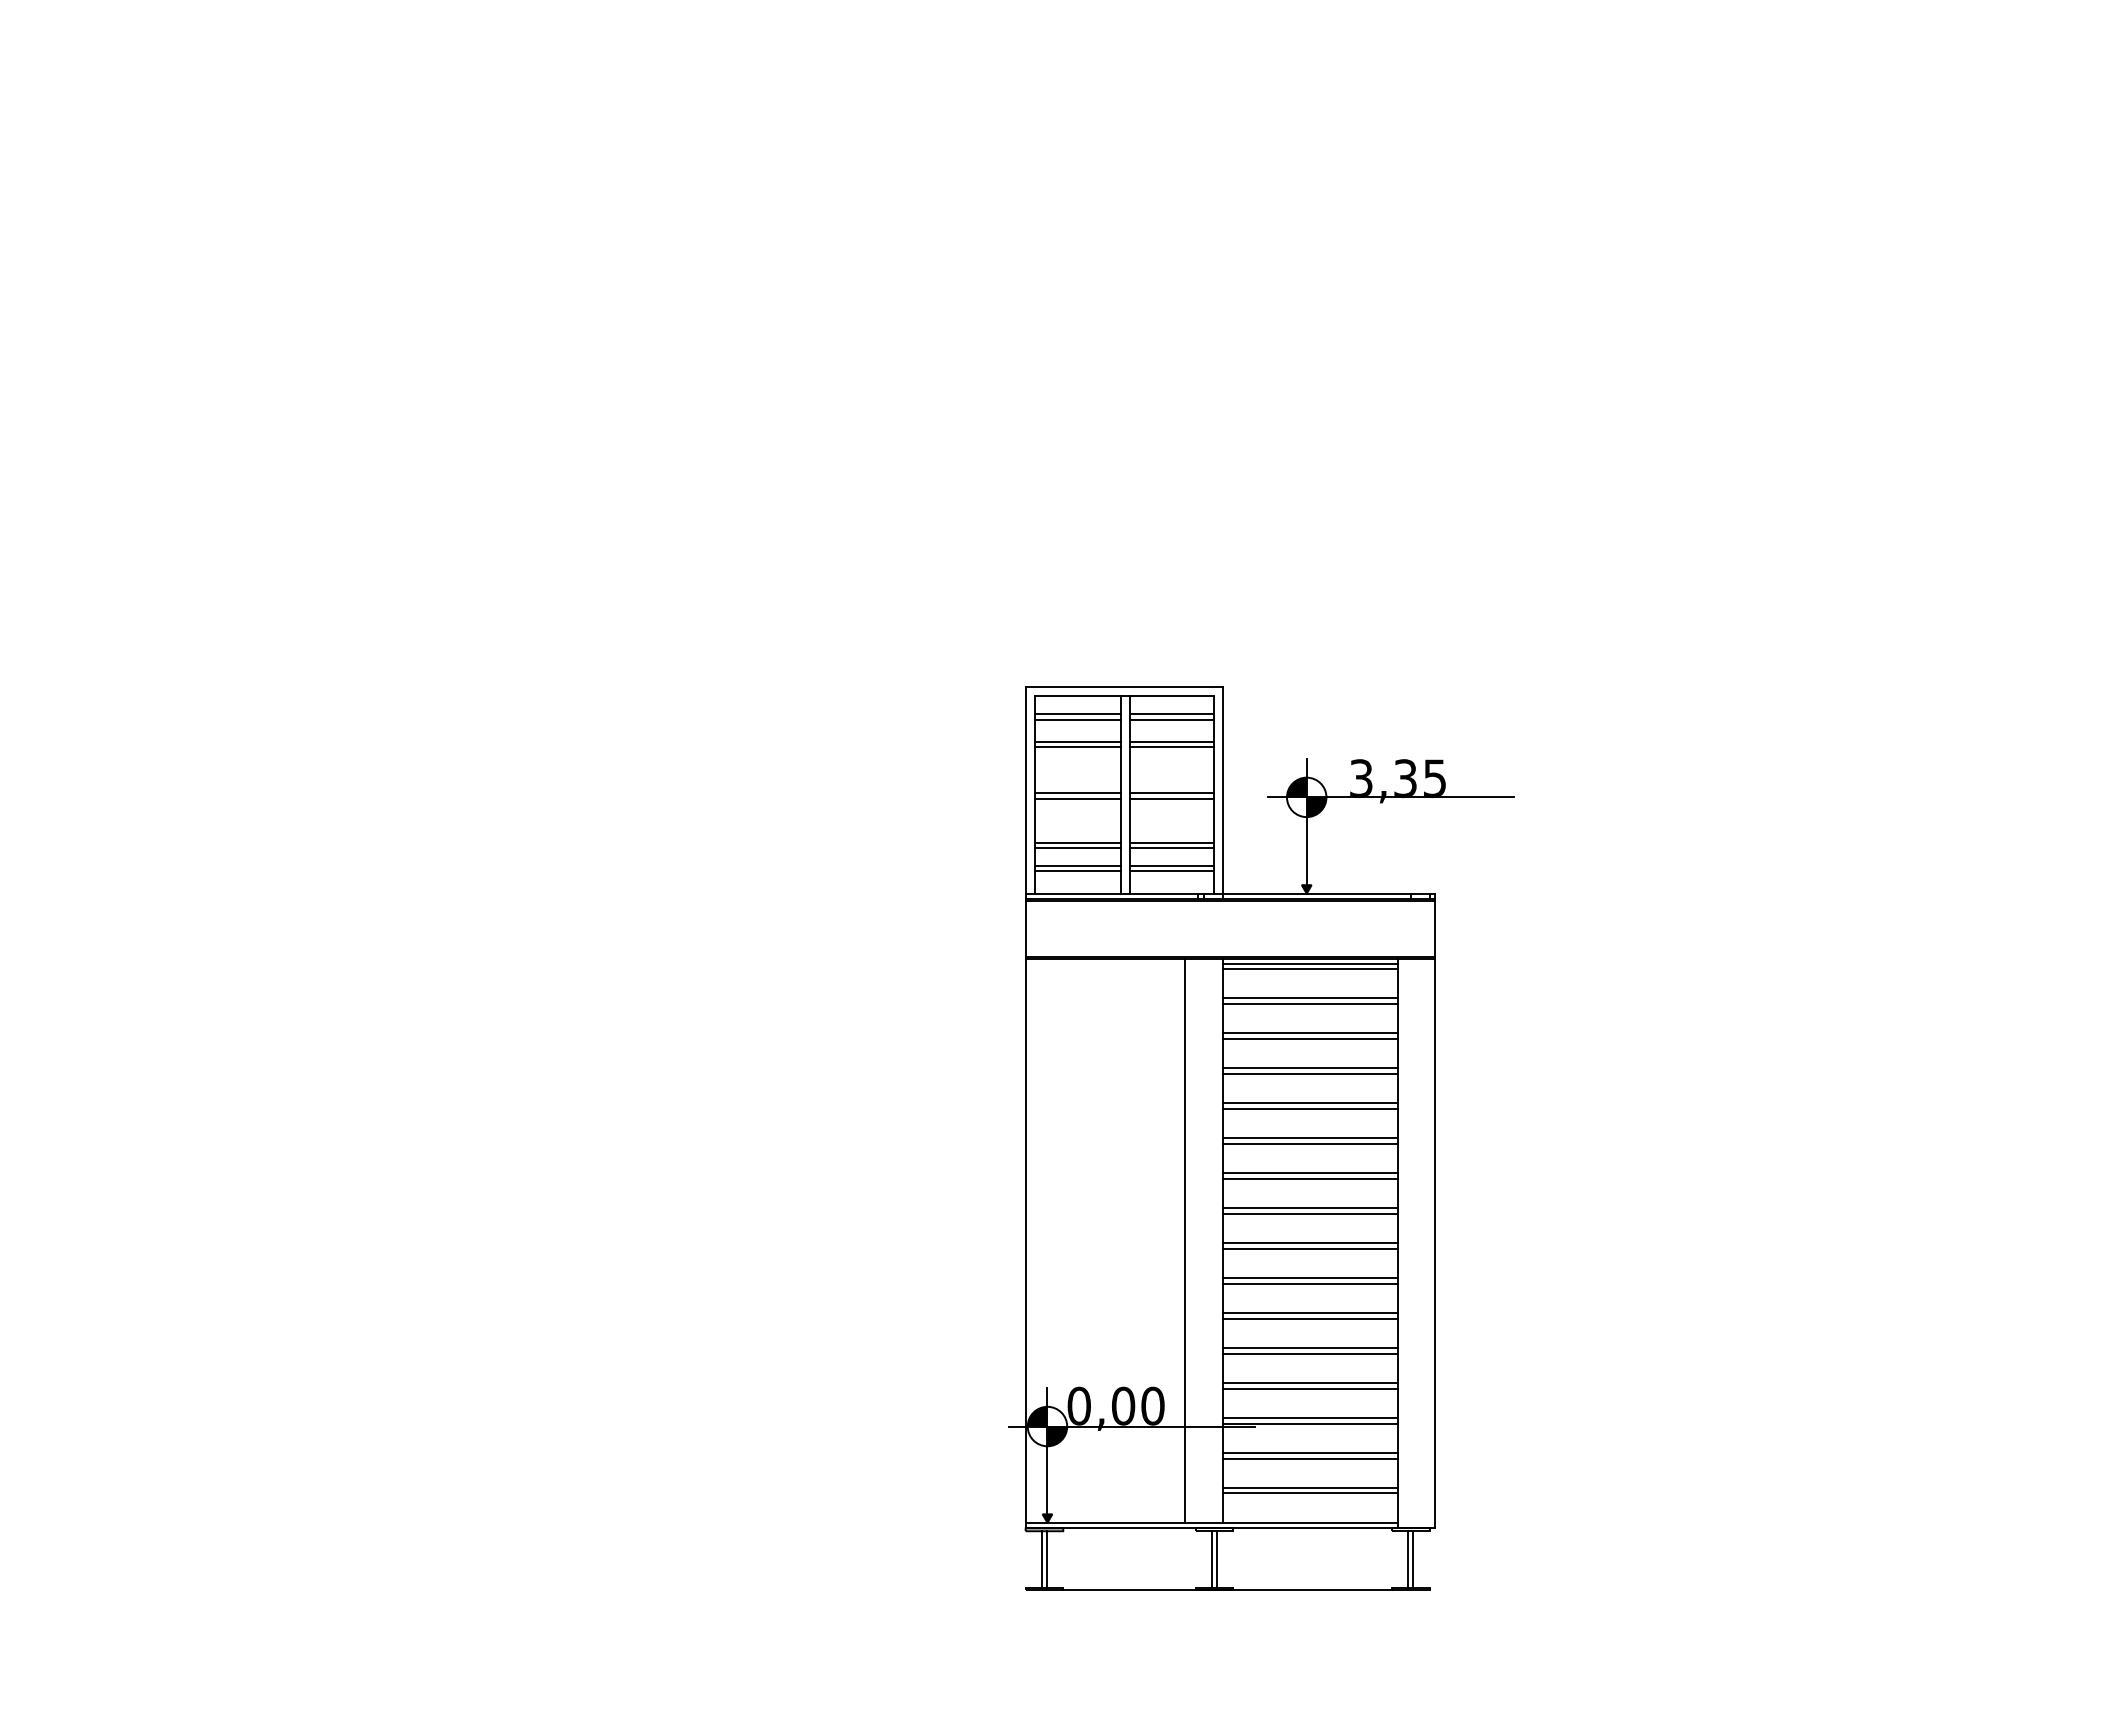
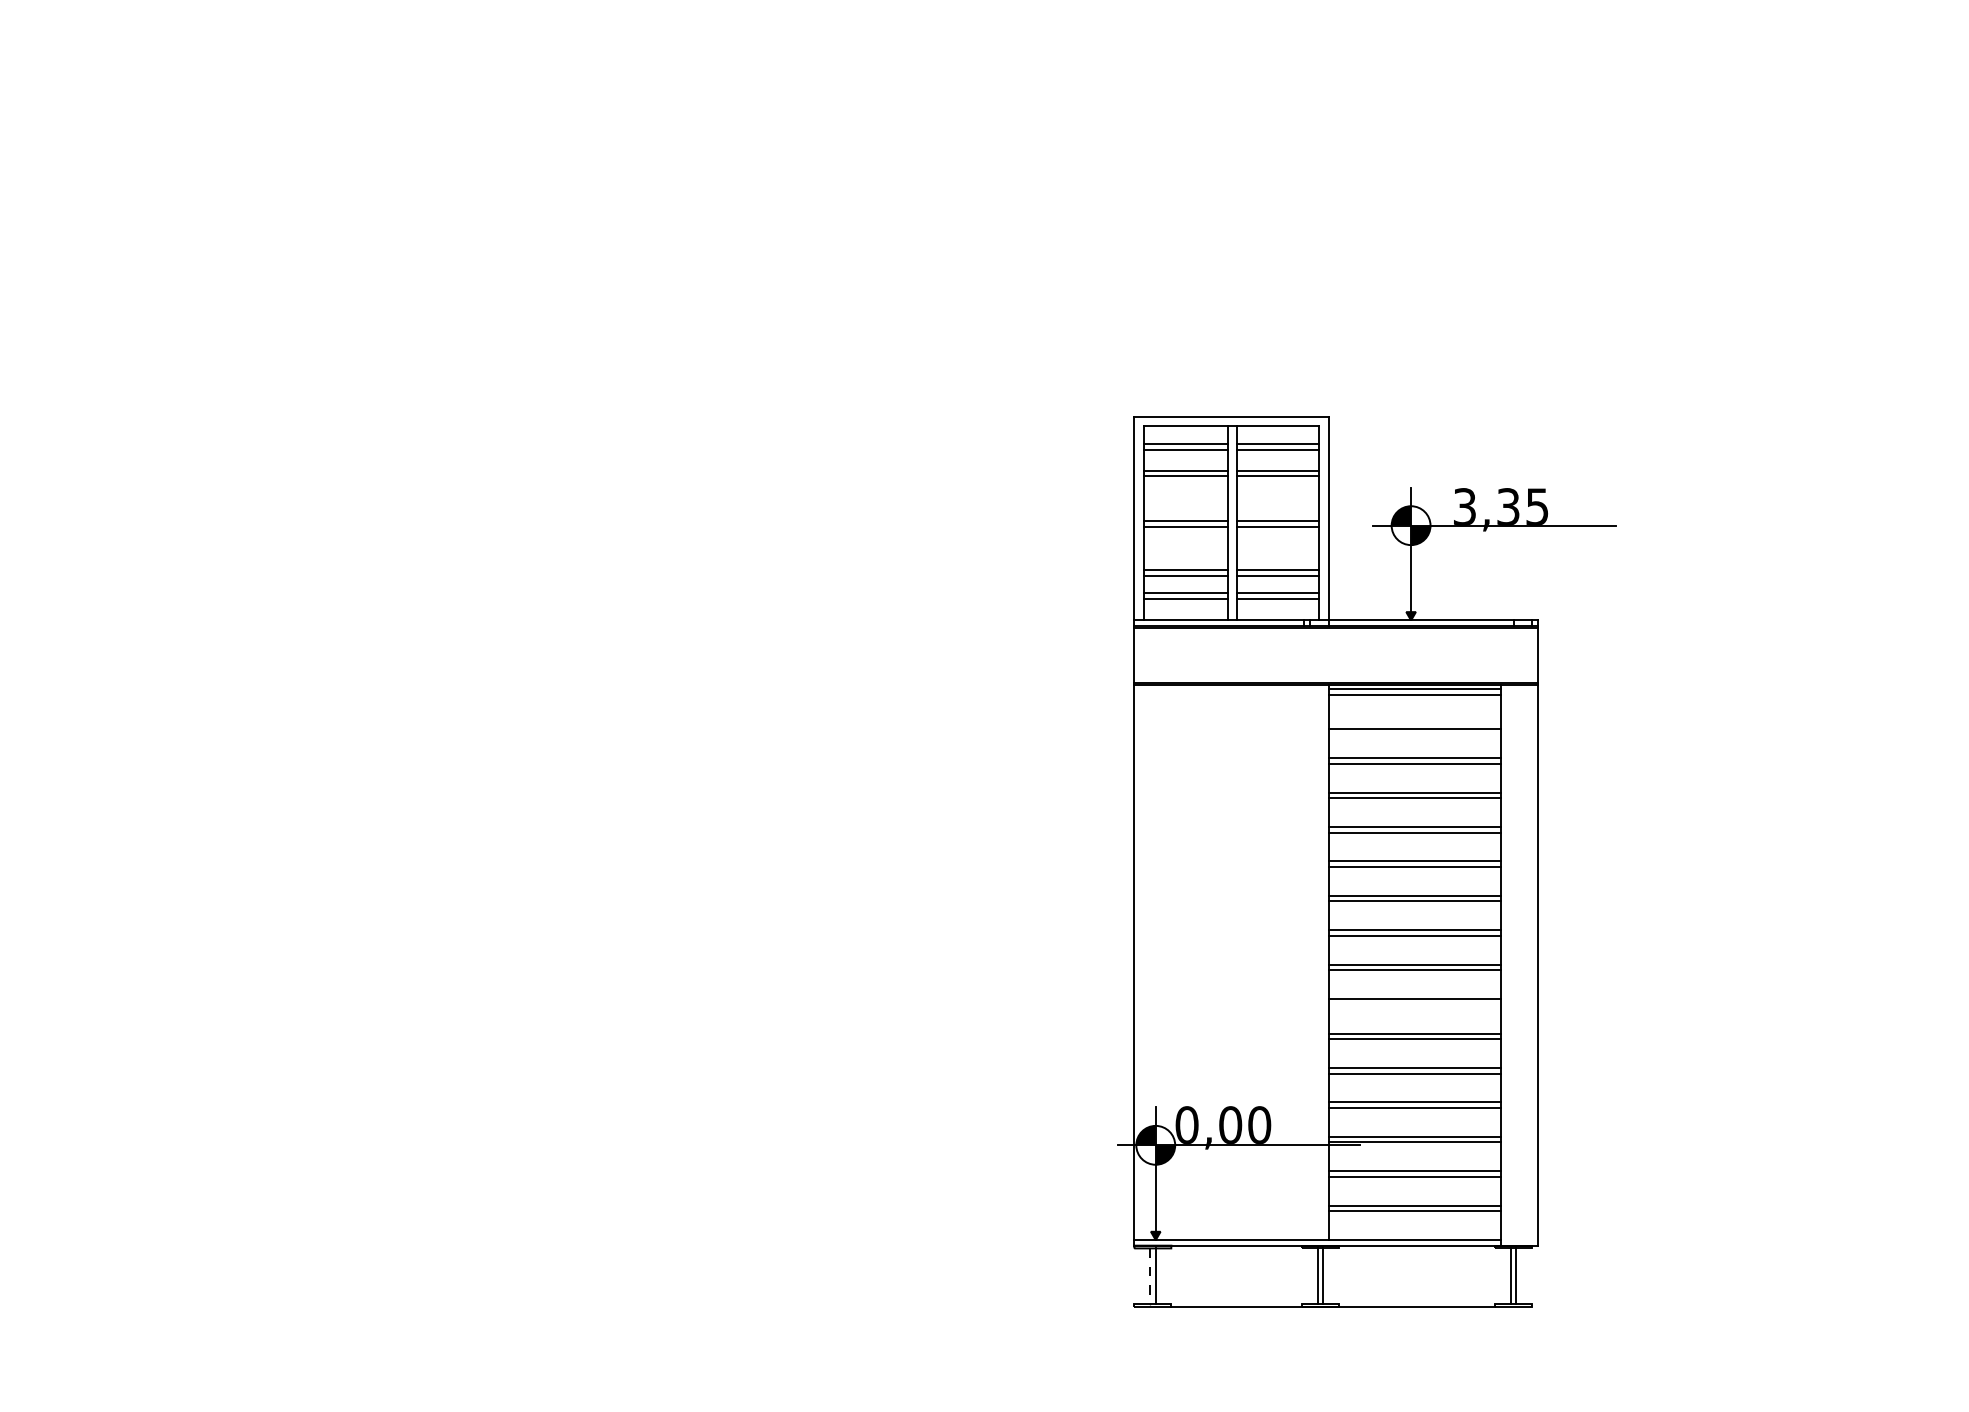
line: (1309, 998) -> (1413, 723), removed
line: (1185, 1240) -> (1291, 962), removed
line: (1309, 1283) -> (1413, 1004), removed
line: (1041, 1559) -> (1149, 1276), solid -> dashed

